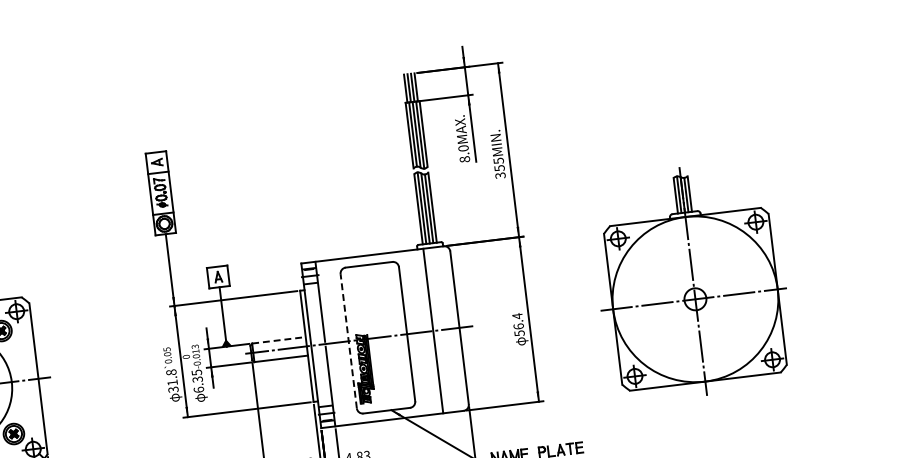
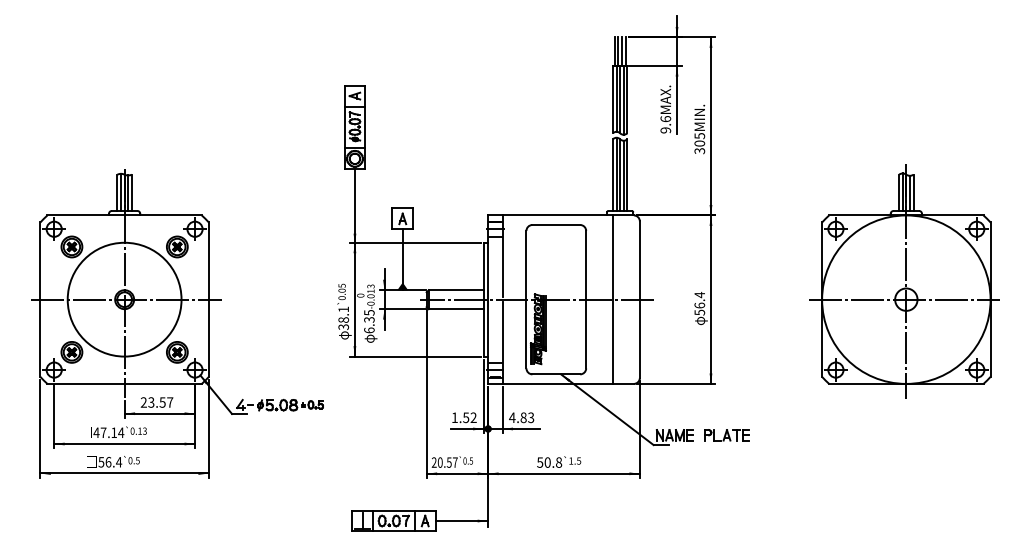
text: (463, 153) -> (665, 124), 8.0 -> 9.6
text: (499, 168) -> (699, 143), 355 -> 305
part: (691, 281) -> (904, 281), moved
line: (279, 340) -> (456, 290), dashed -> solid
line: (348, 341) -> (526, 299), dashed -> solid
text: (171, 377) -> (343, 314), 31.8 -> 38.1

